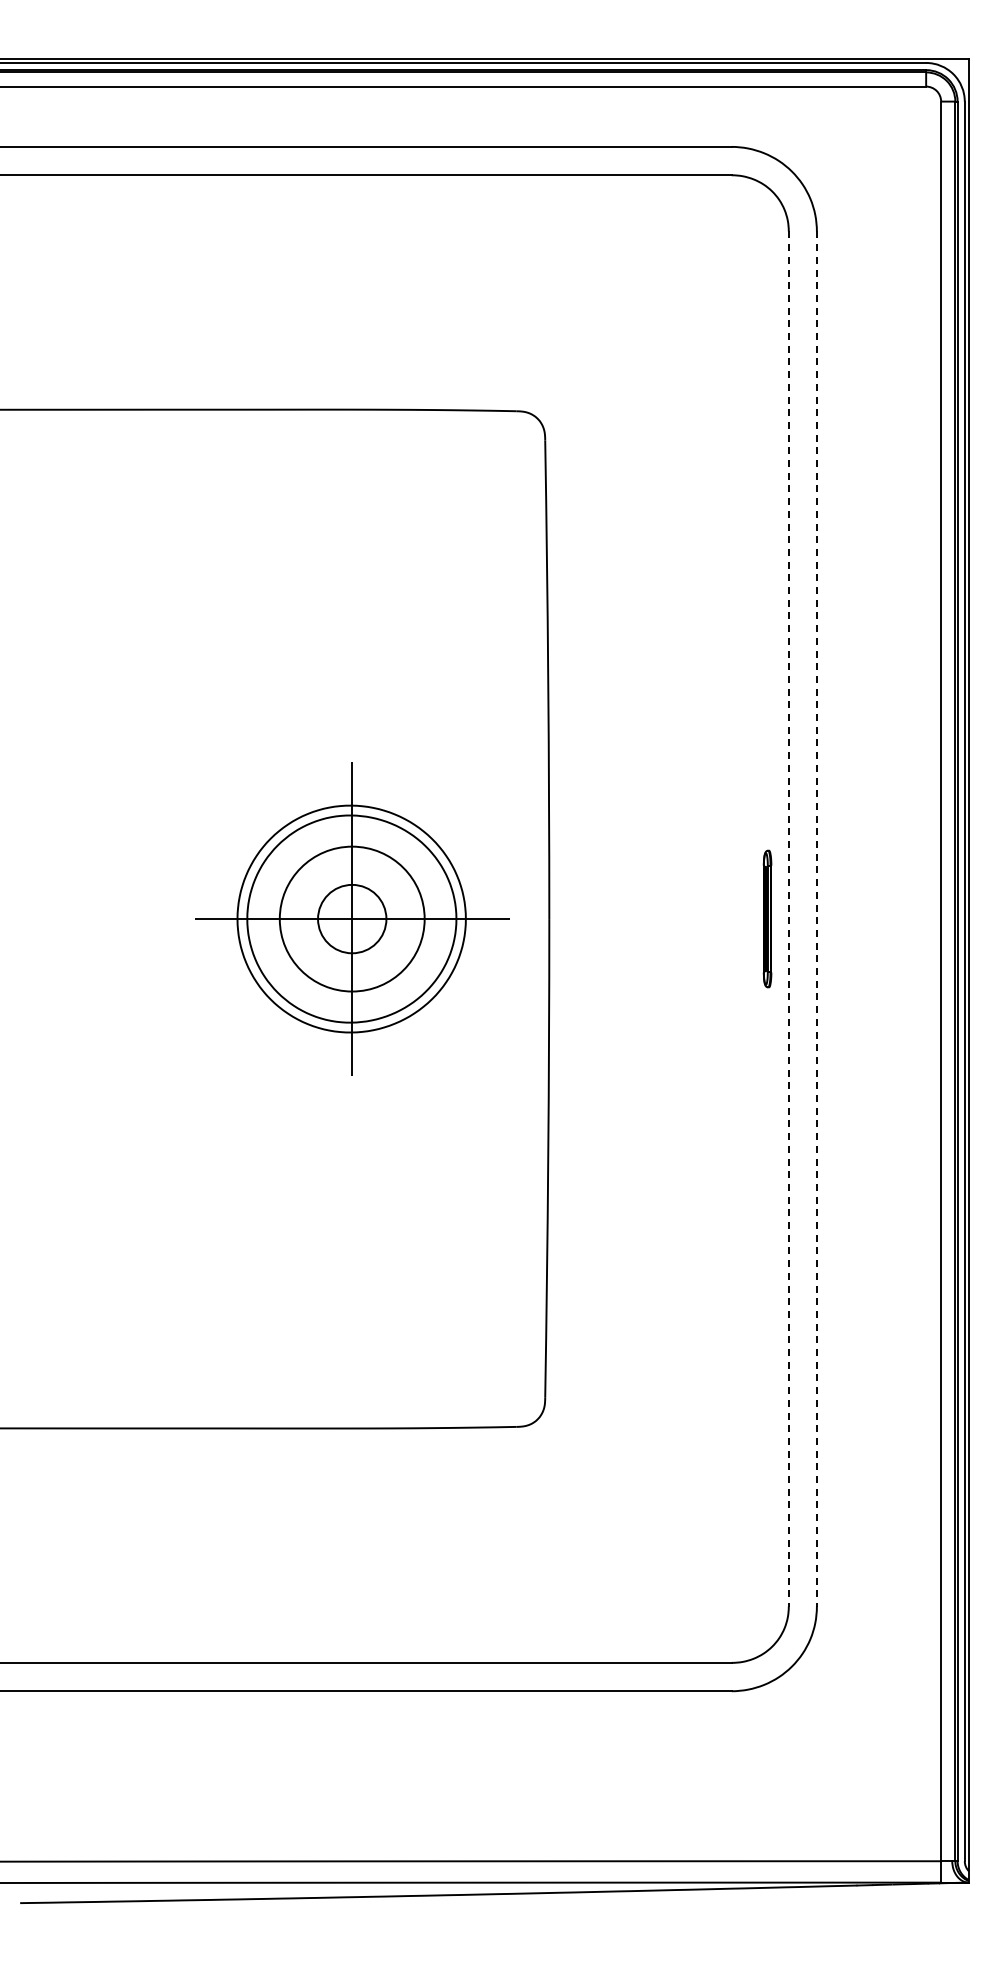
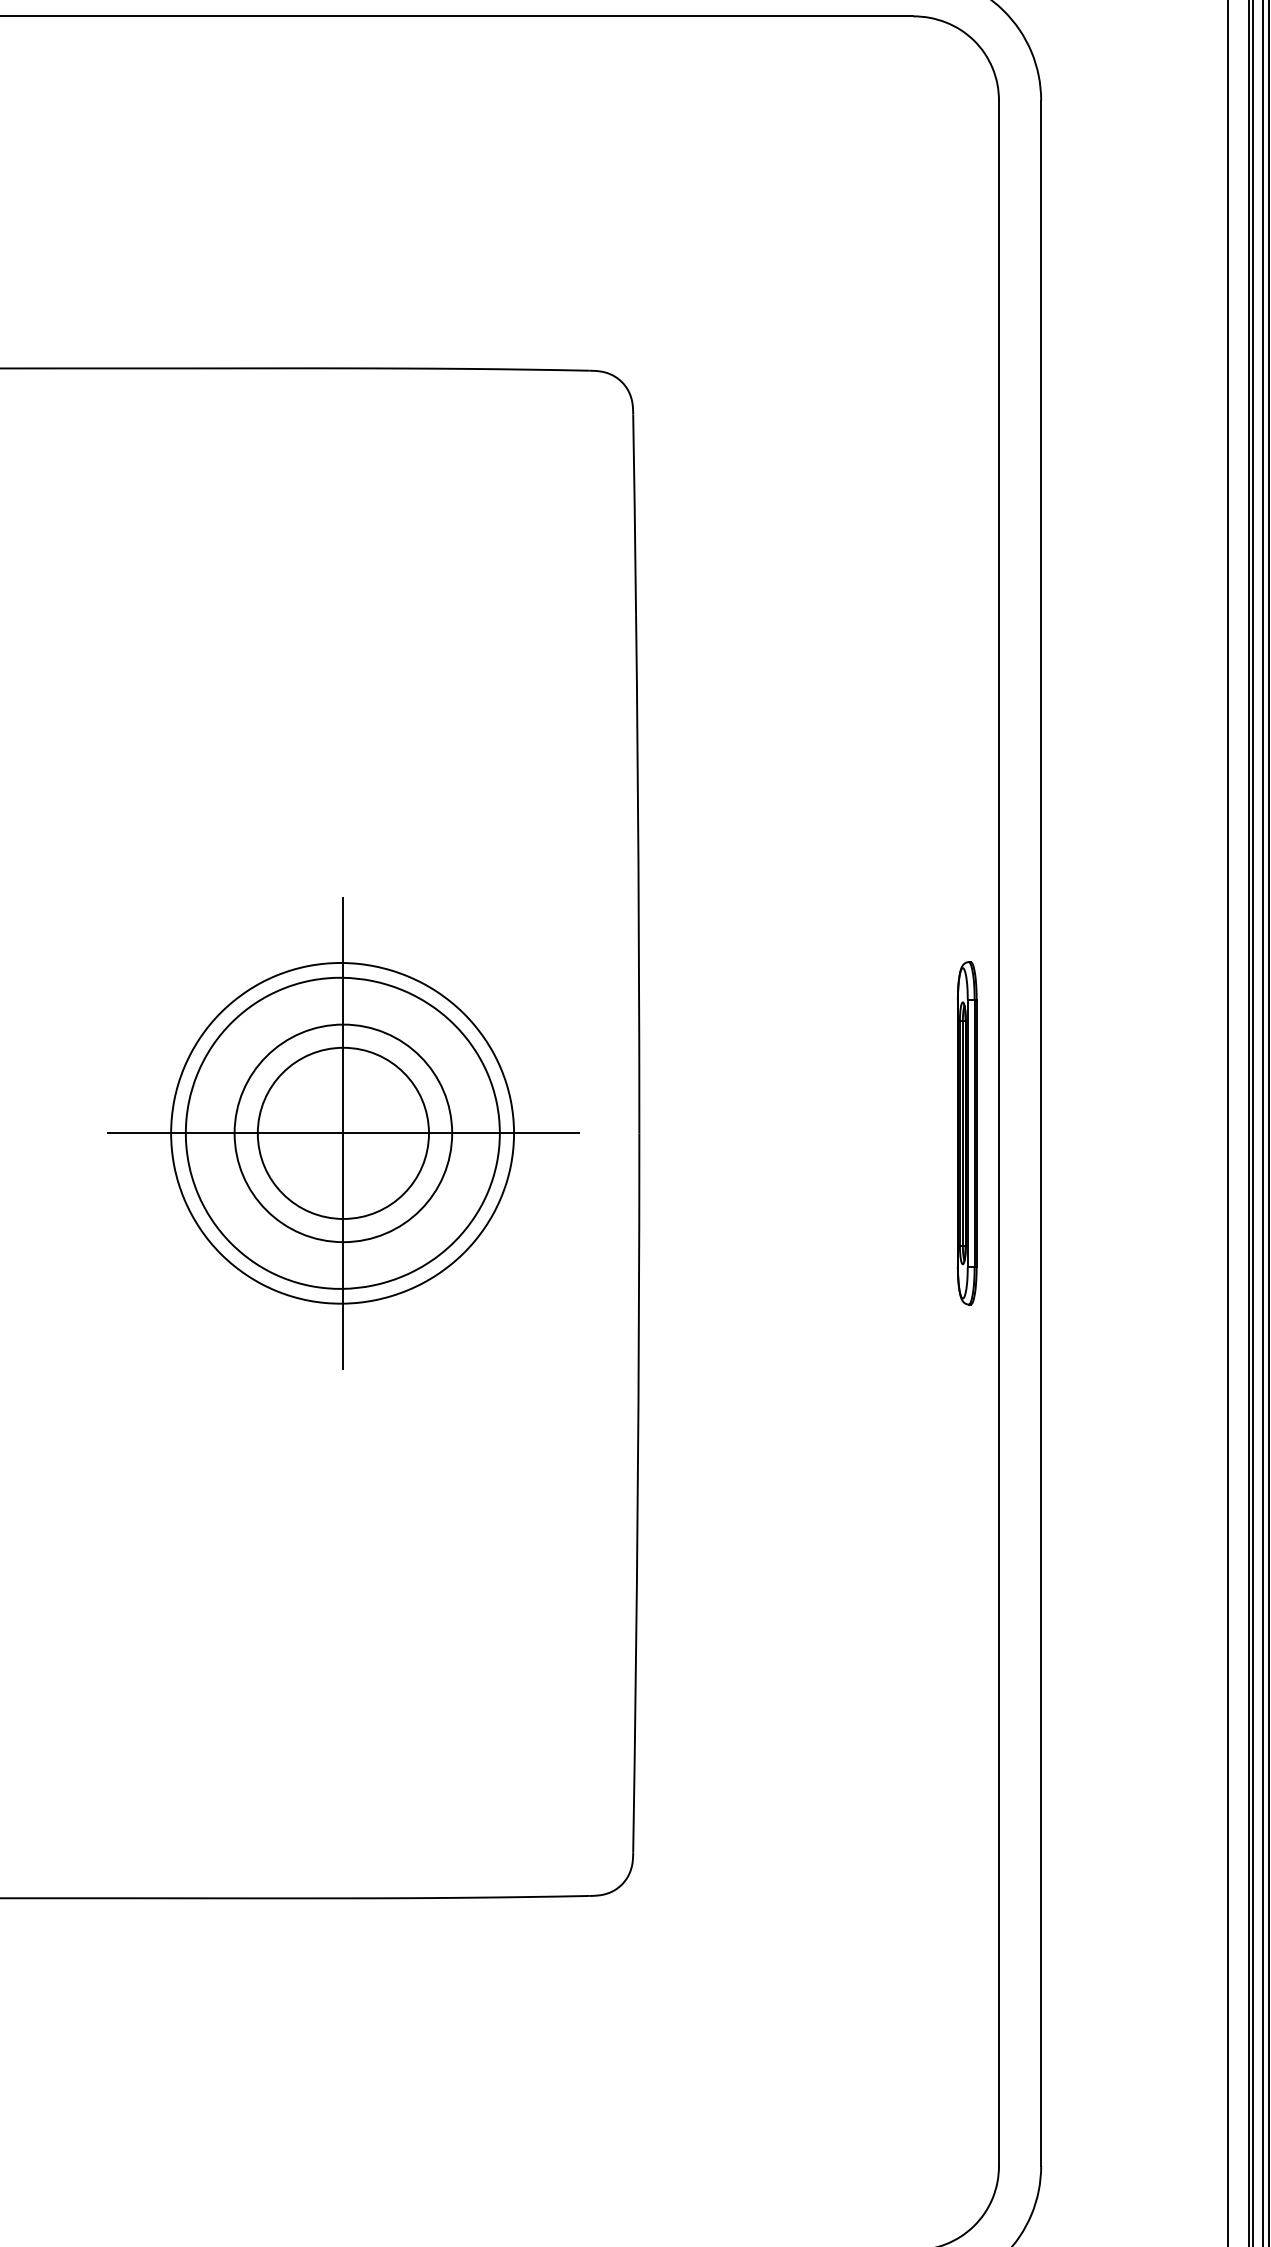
part: (767, 918) -> (967, 1132), size x1.67
circle: (352, 919) -> (343, 1133), size x1.67
line: (788, 919) -> (998, 1133), dashed -> solid
line: (816, 919) -> (1040, 1133), dashed -> solid

